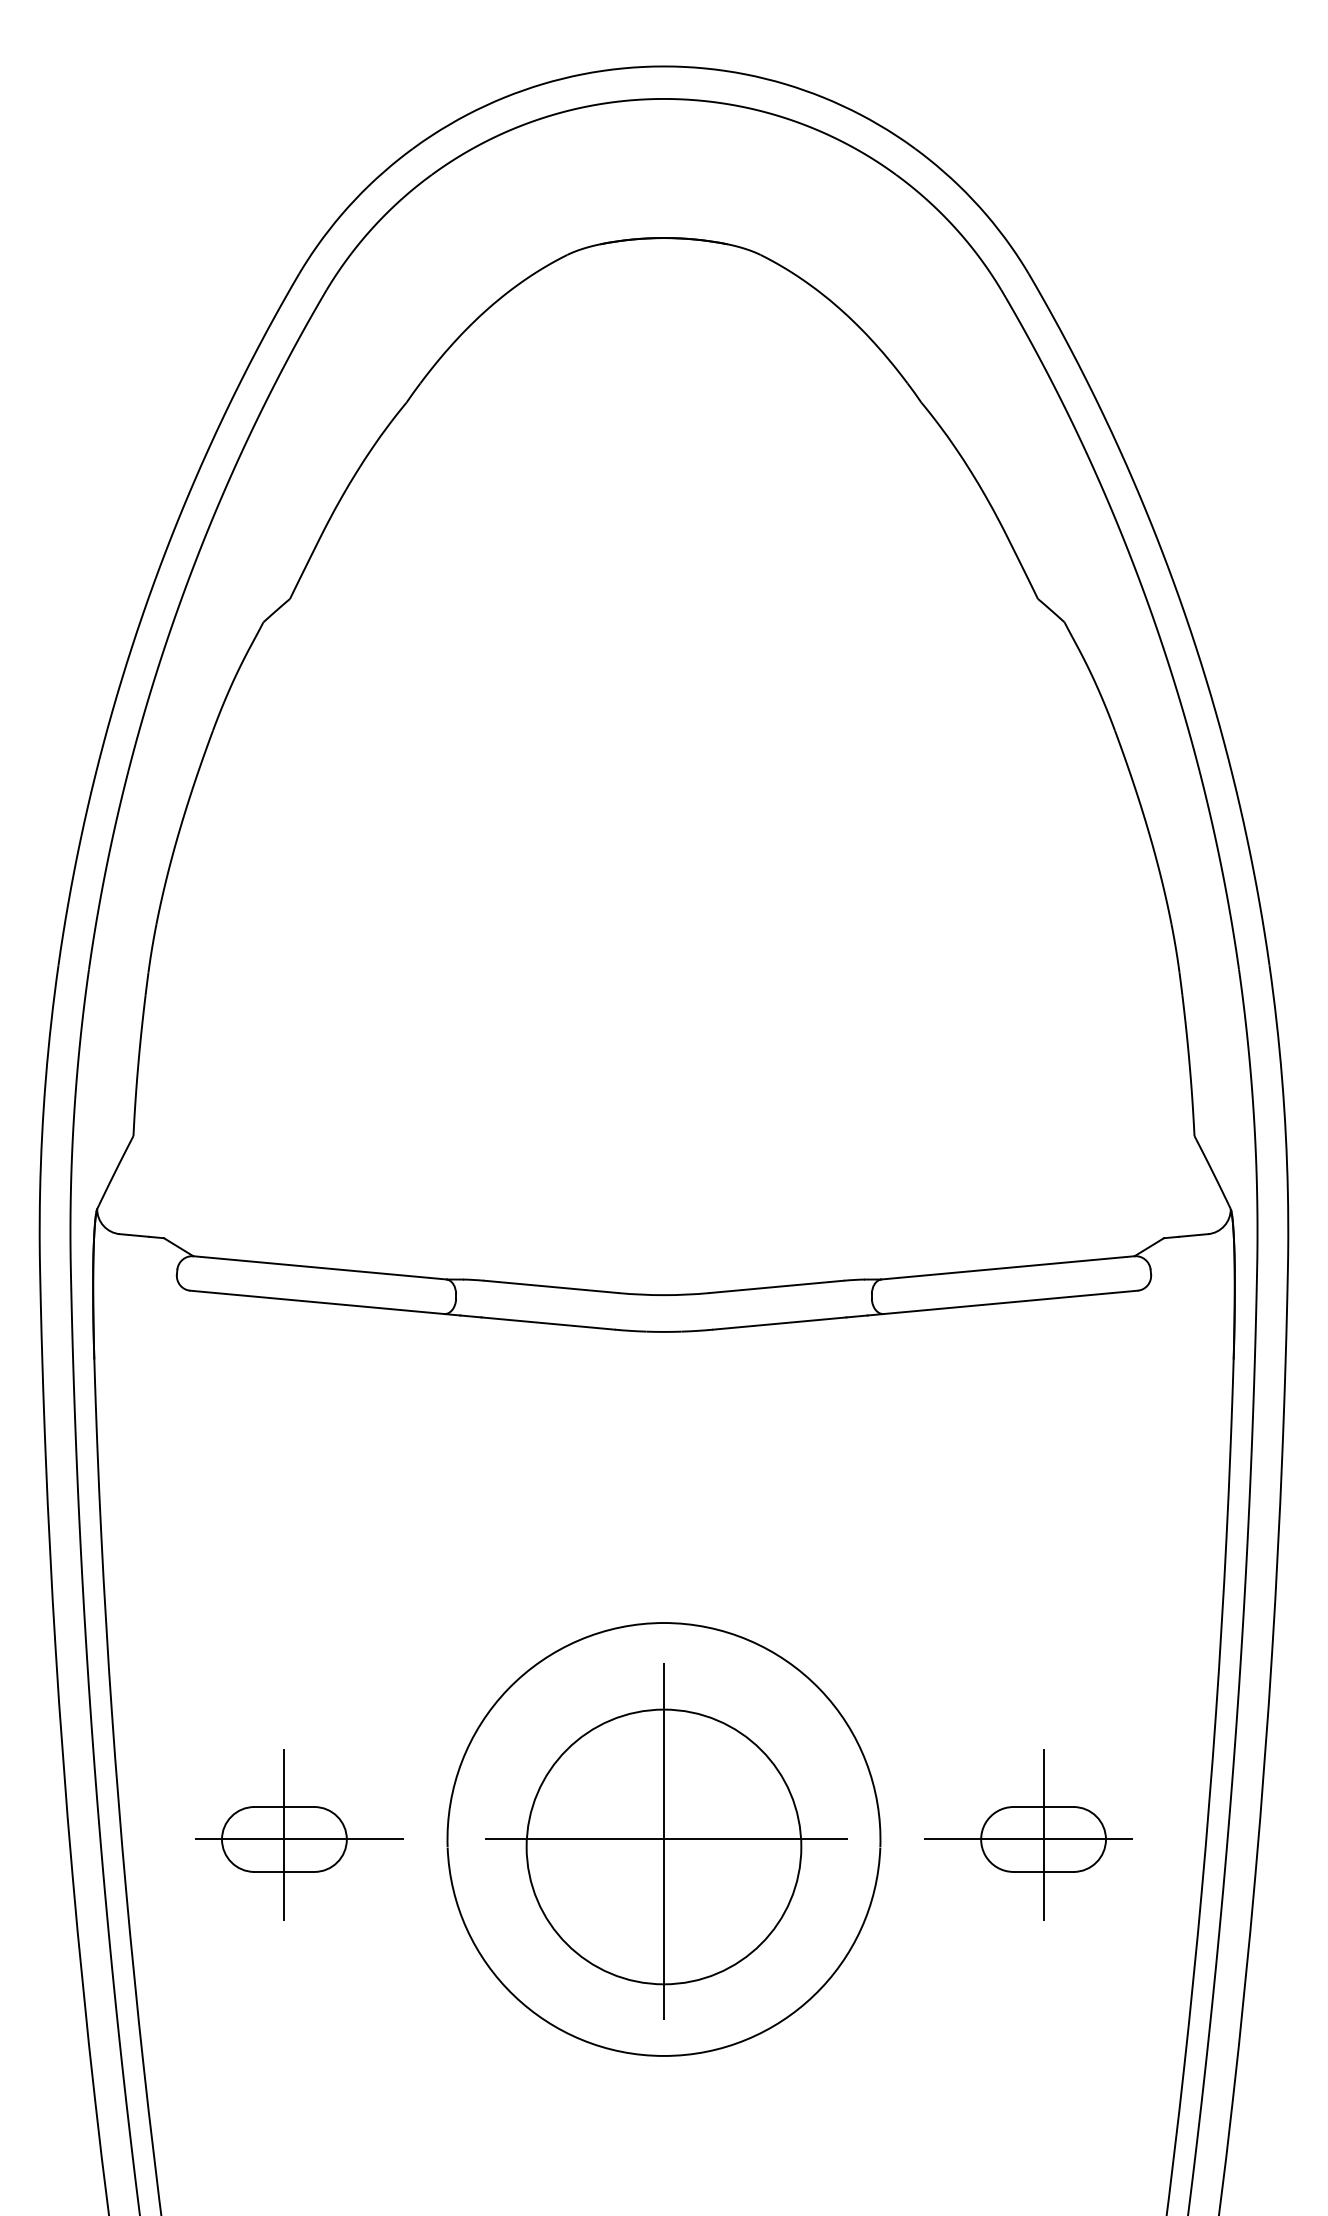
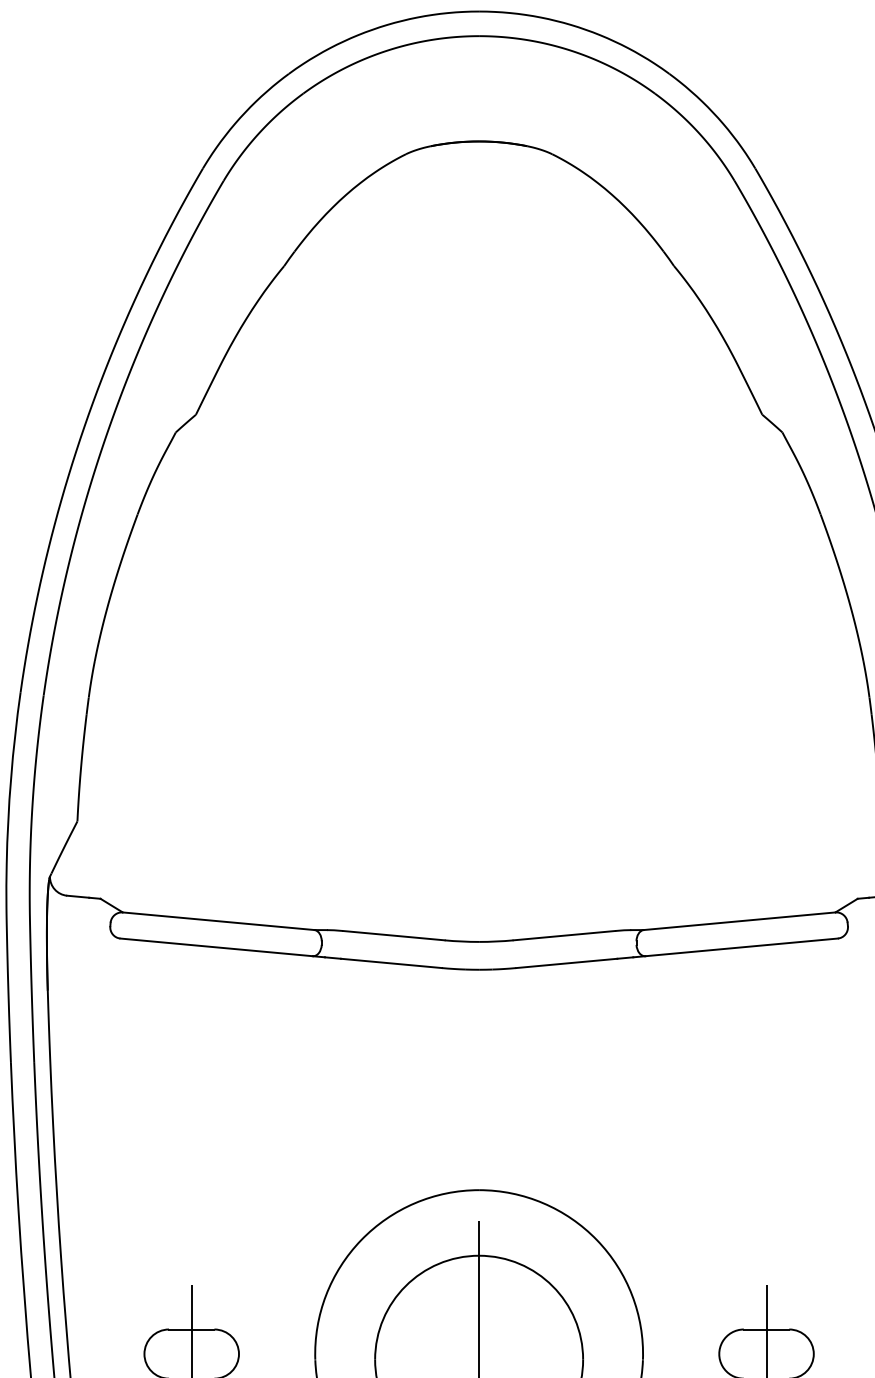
line: (299, 1839) -> (203, 1354), removed
line: (666, 1839) -> (481, 1354), removed
line: (1028, 1839) -> (755, 1354), removed

